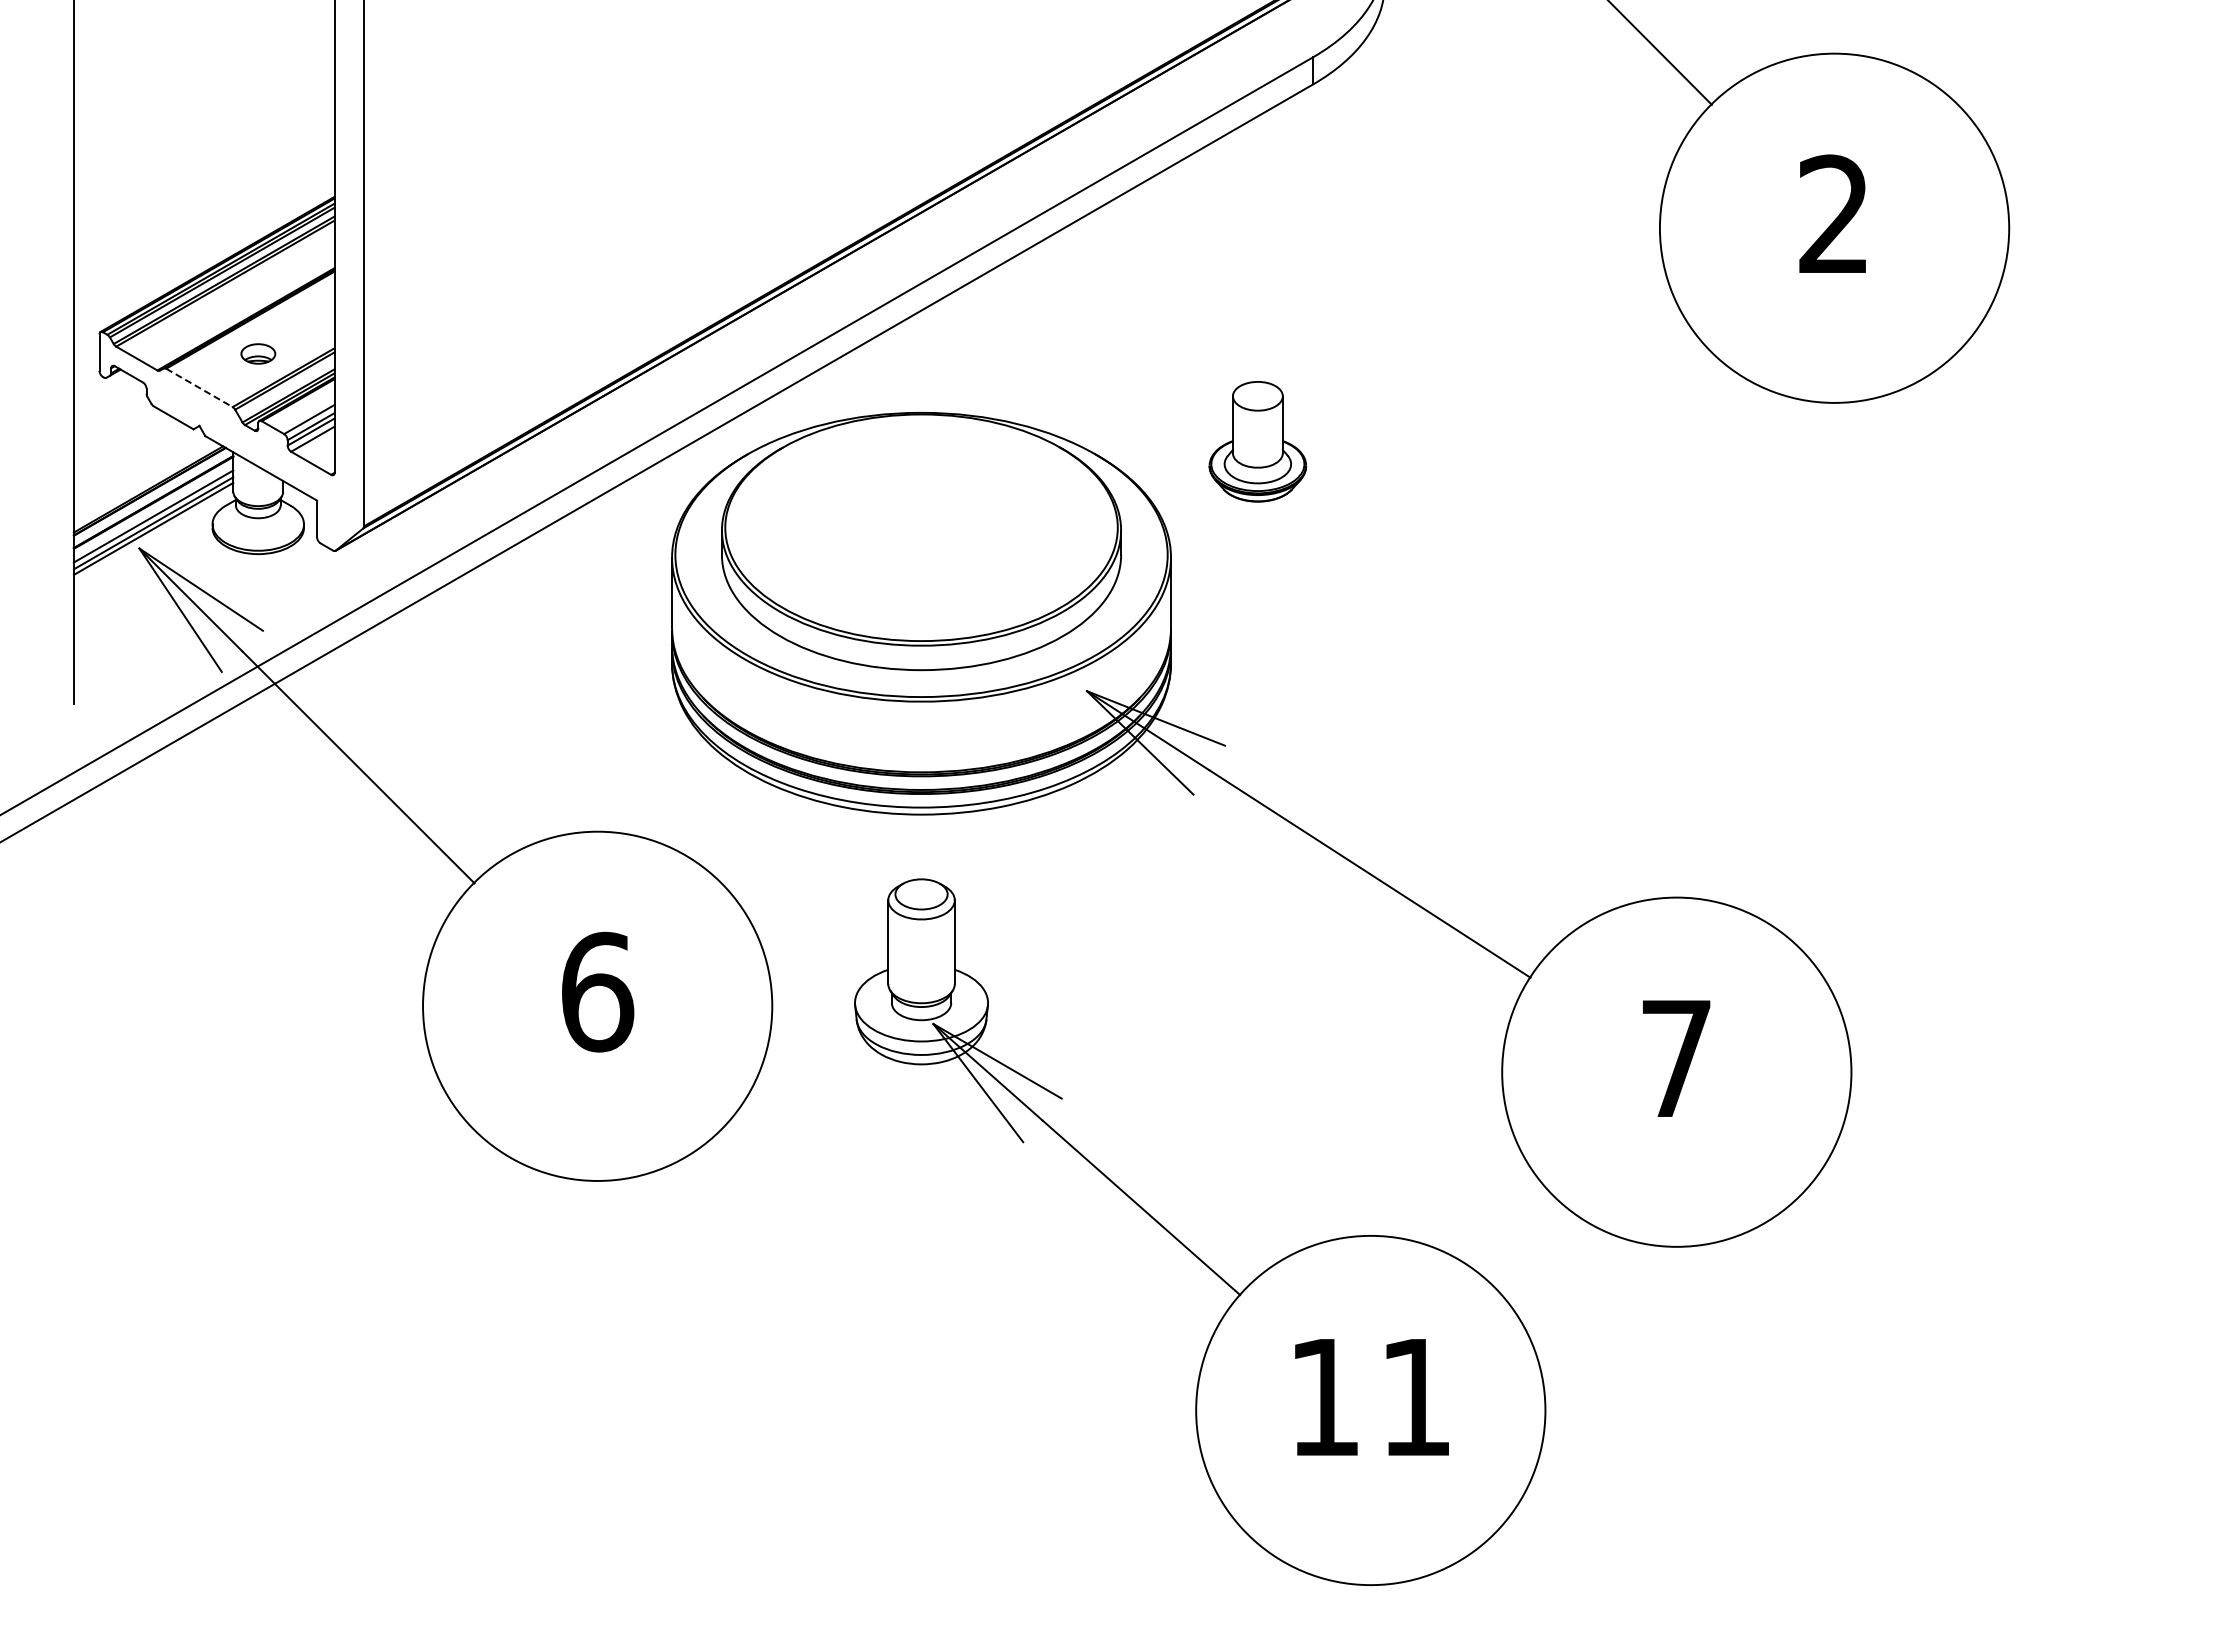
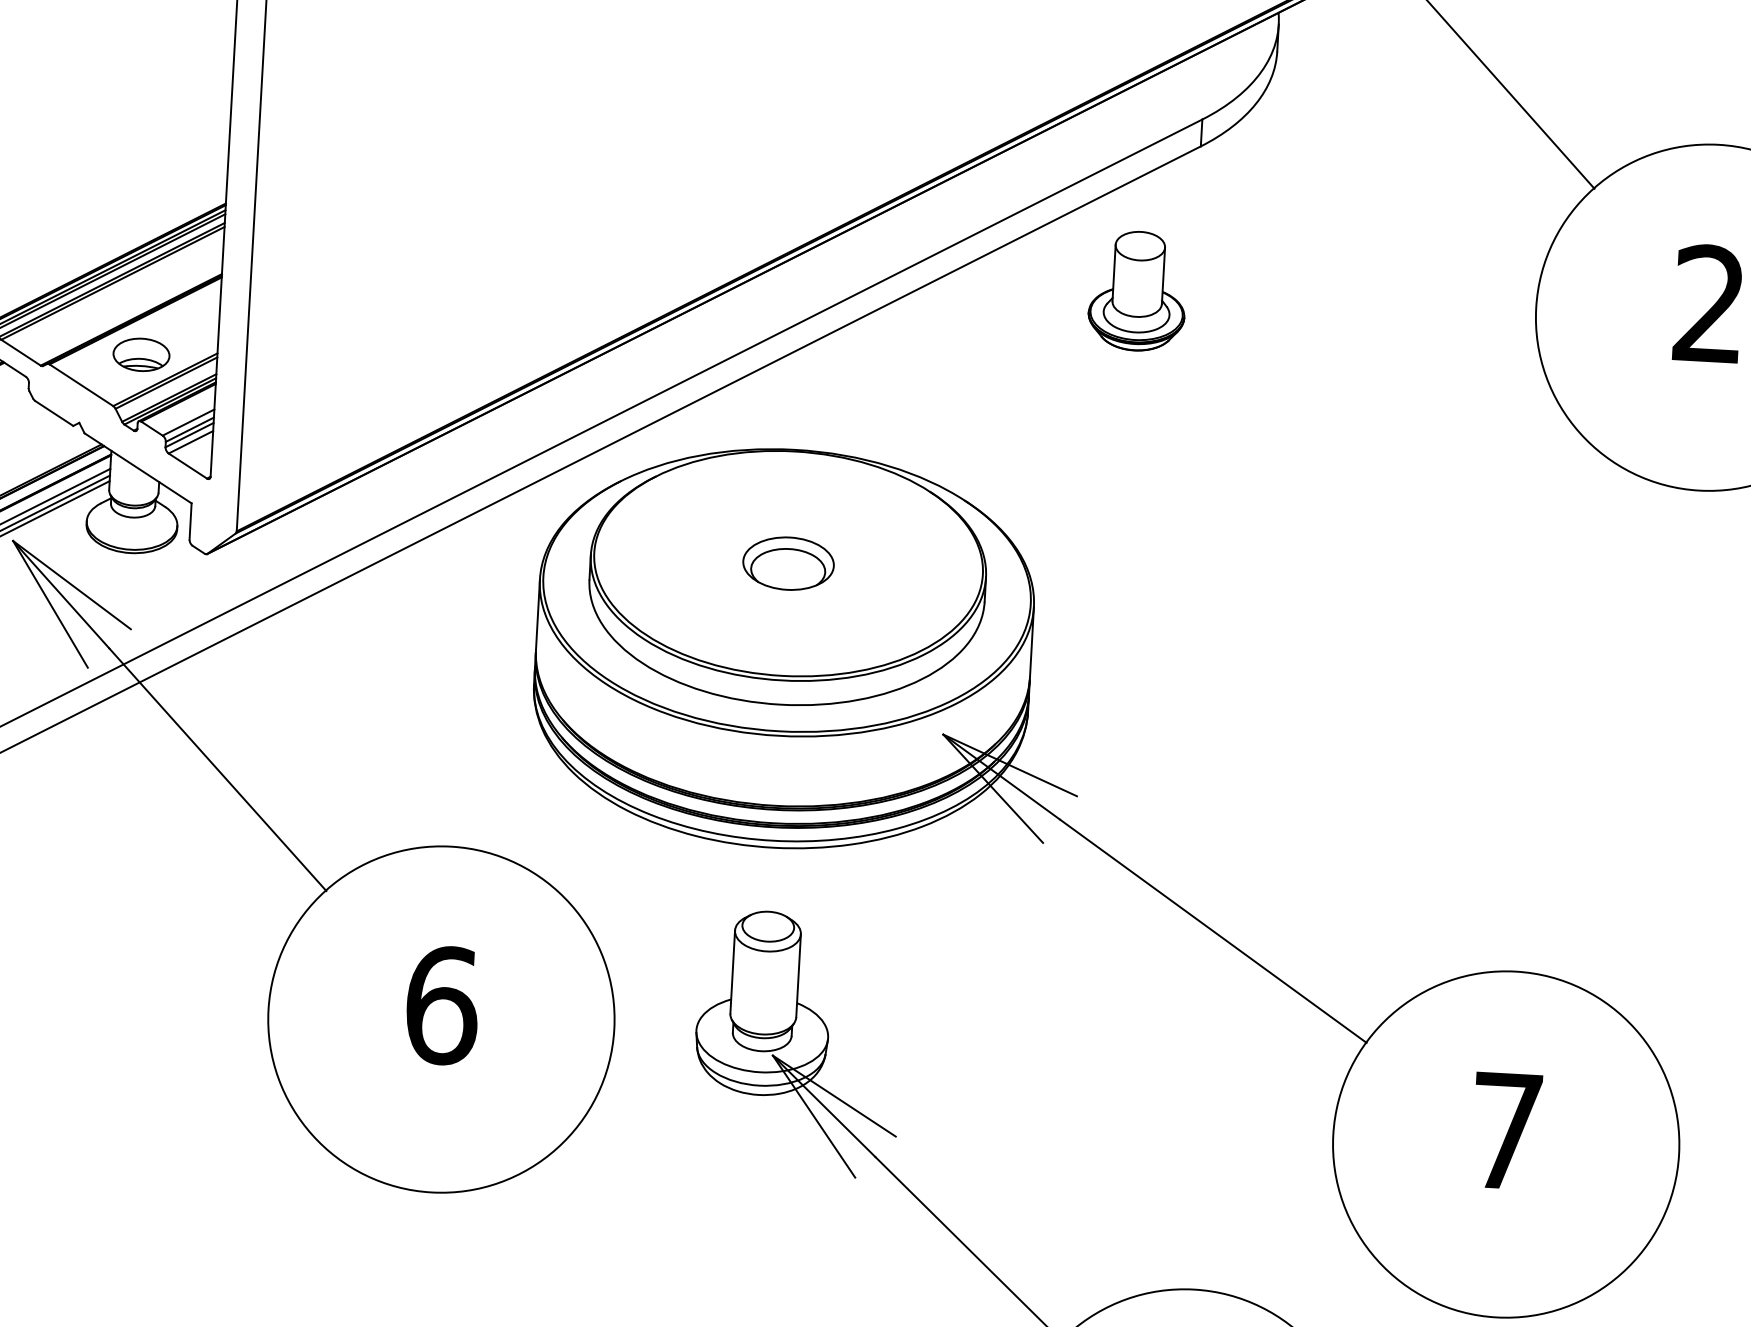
part: (258, 353) -> (141, 354), size x1.67
line: (199, 388) -> (81, 385), dashed -> solid
part: (1257, 441) -> (1137, 290), moved
part: (921, 527) -> (788, 563), added

